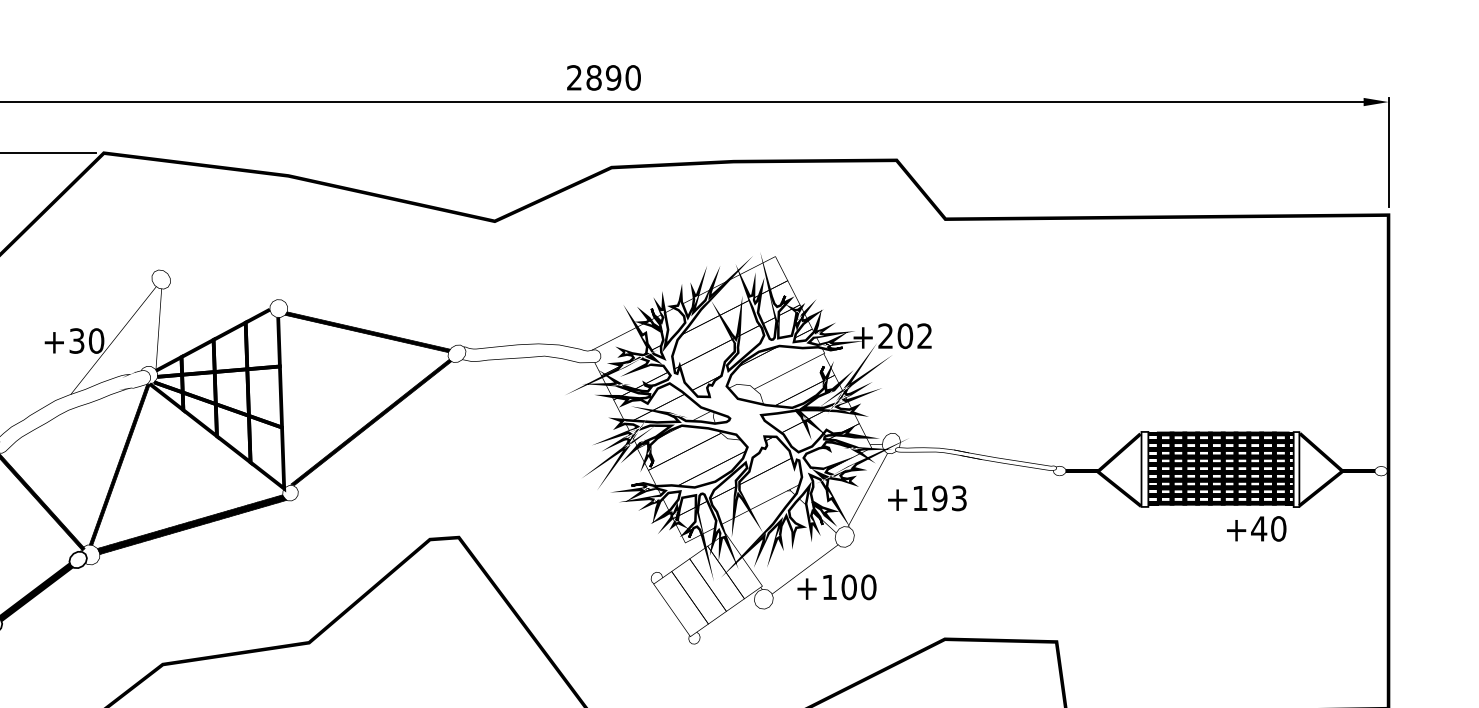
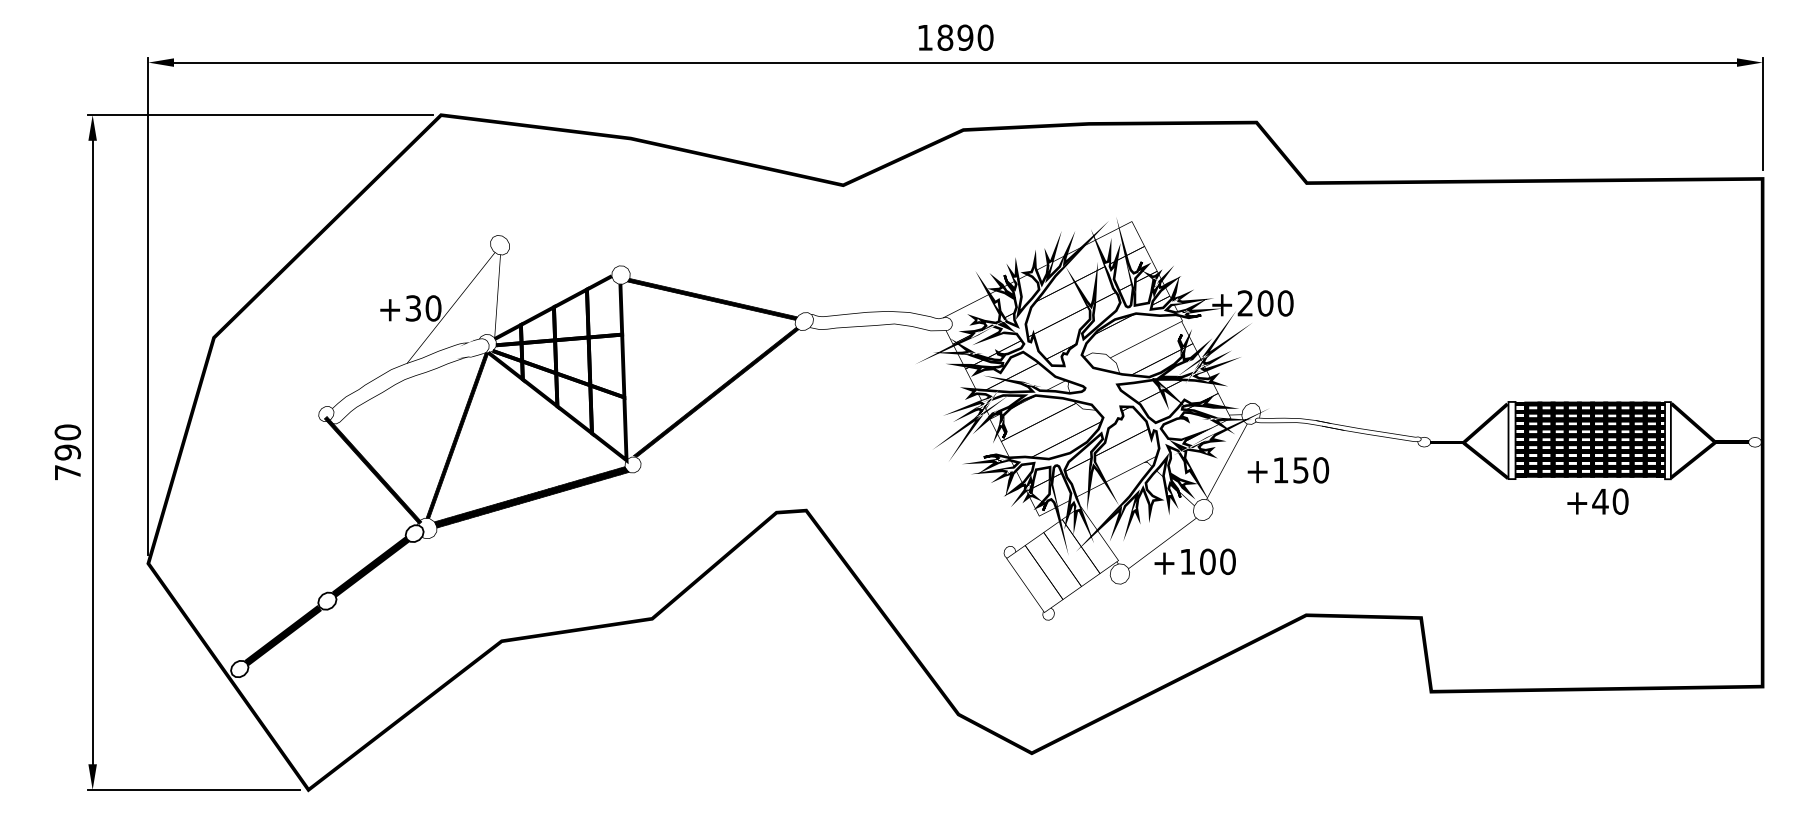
text: (573, 77) -> (924, 37), 2890 -> 1890
text: (924, 336) -> (1285, 303), +202 -> +200
text: (950, 498) -> (1311, 470), +193 -> +150
text: (1256, 528) -> (1597, 501), moved

